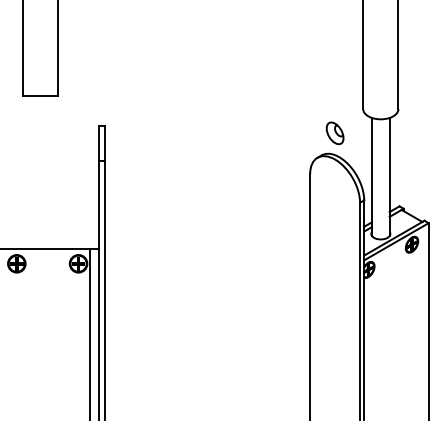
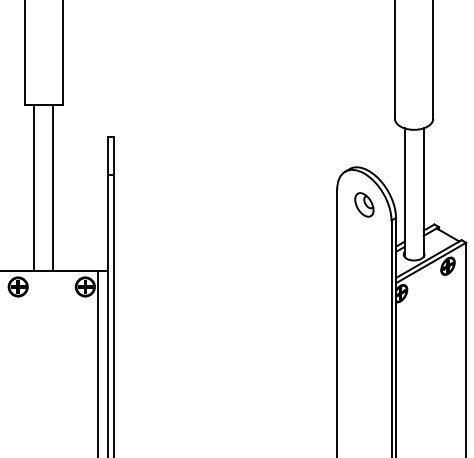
part: (334, 133) -> (363, 205), moved
line: (31, 172) -> (34, 187), added
line: (49, 172) -> (53, 187), added

